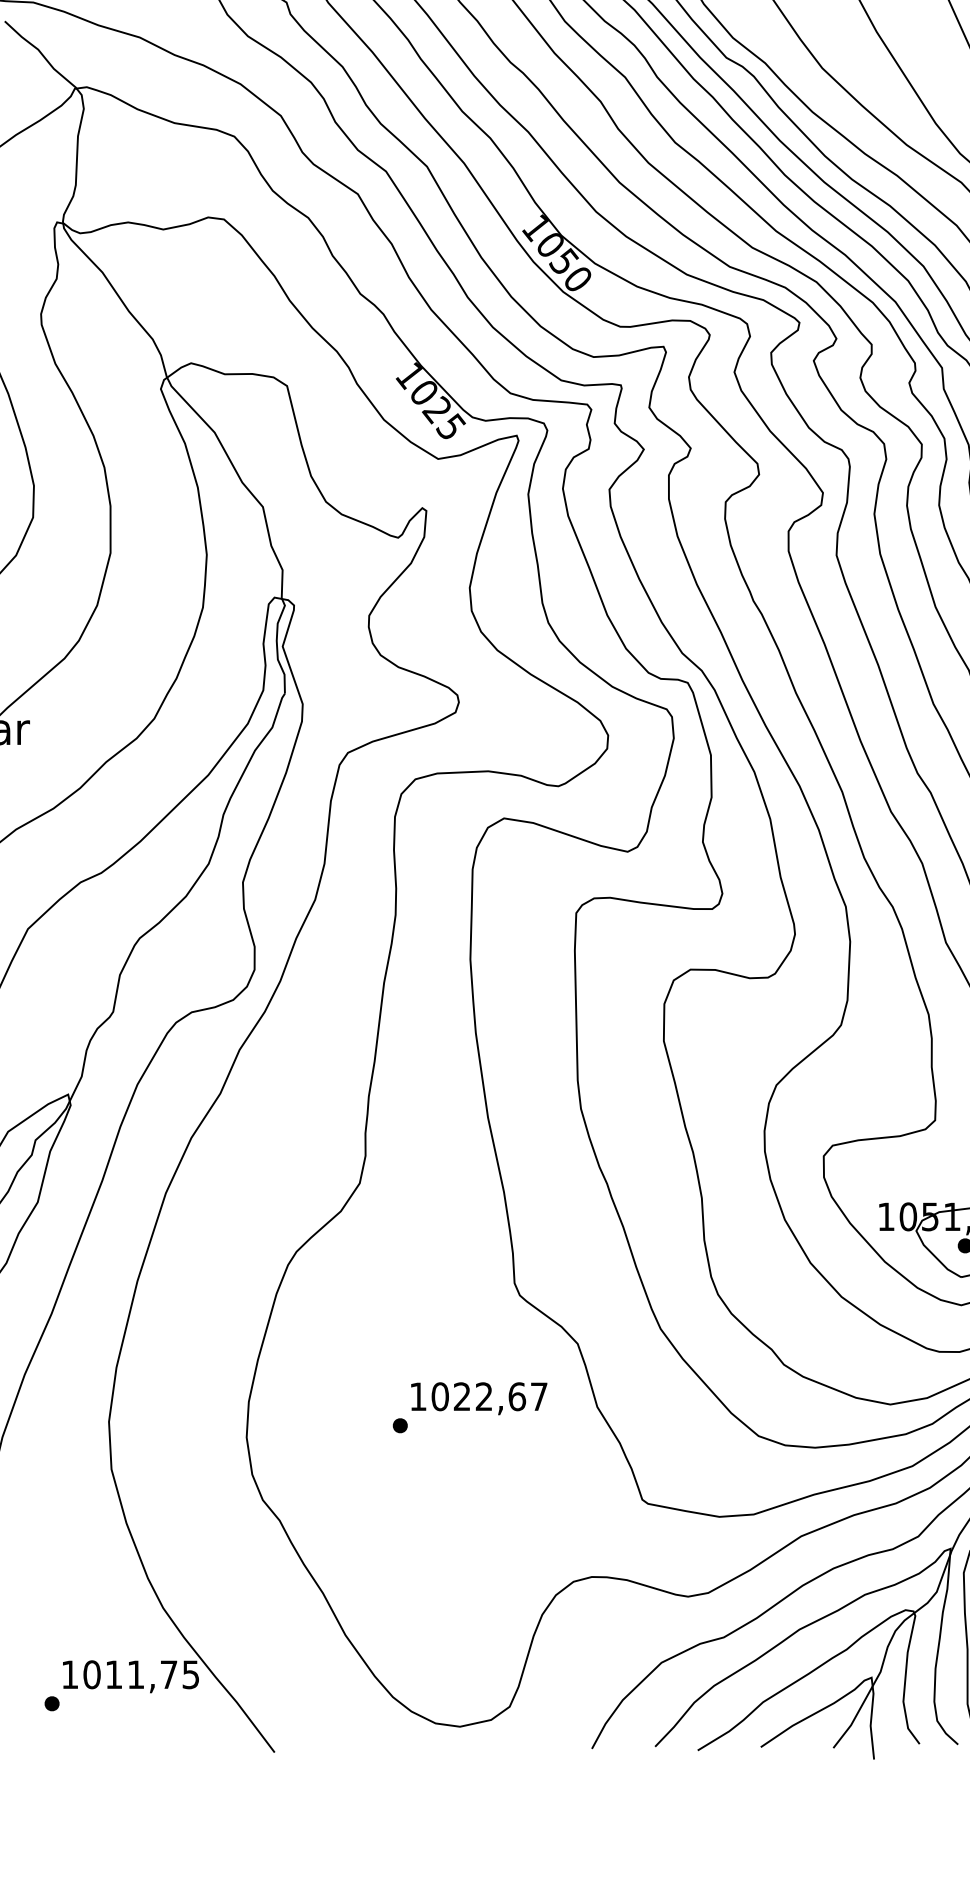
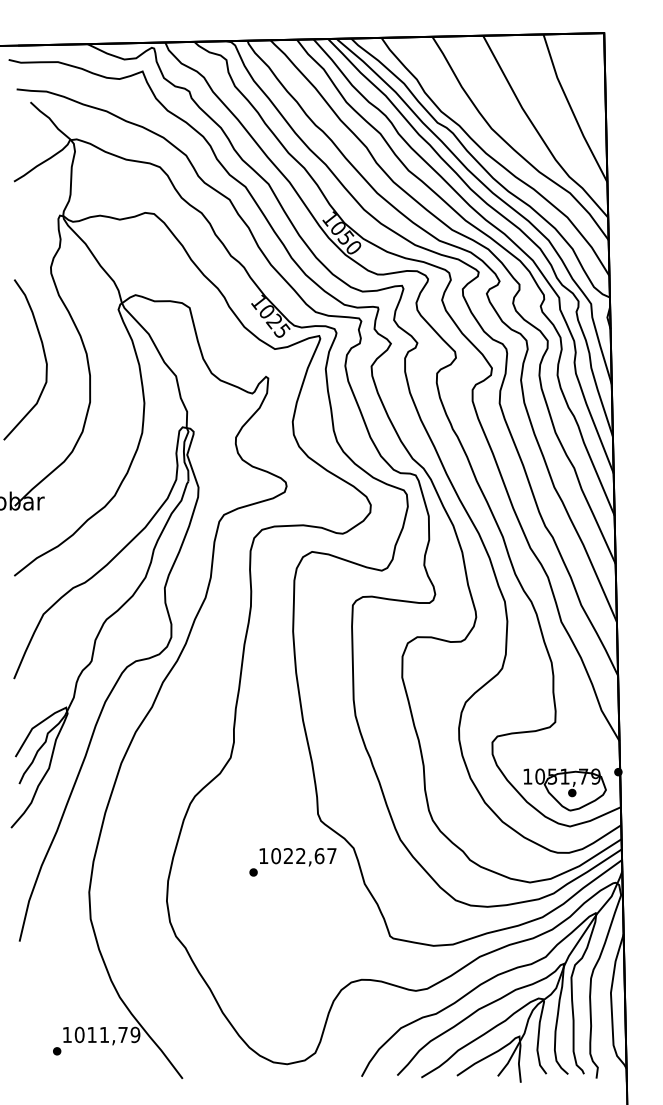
text: (469, 1408) -> (292, 862), moved
text: (190, 1673) -> (135, 1034), 1011,75 -> 1011,79

